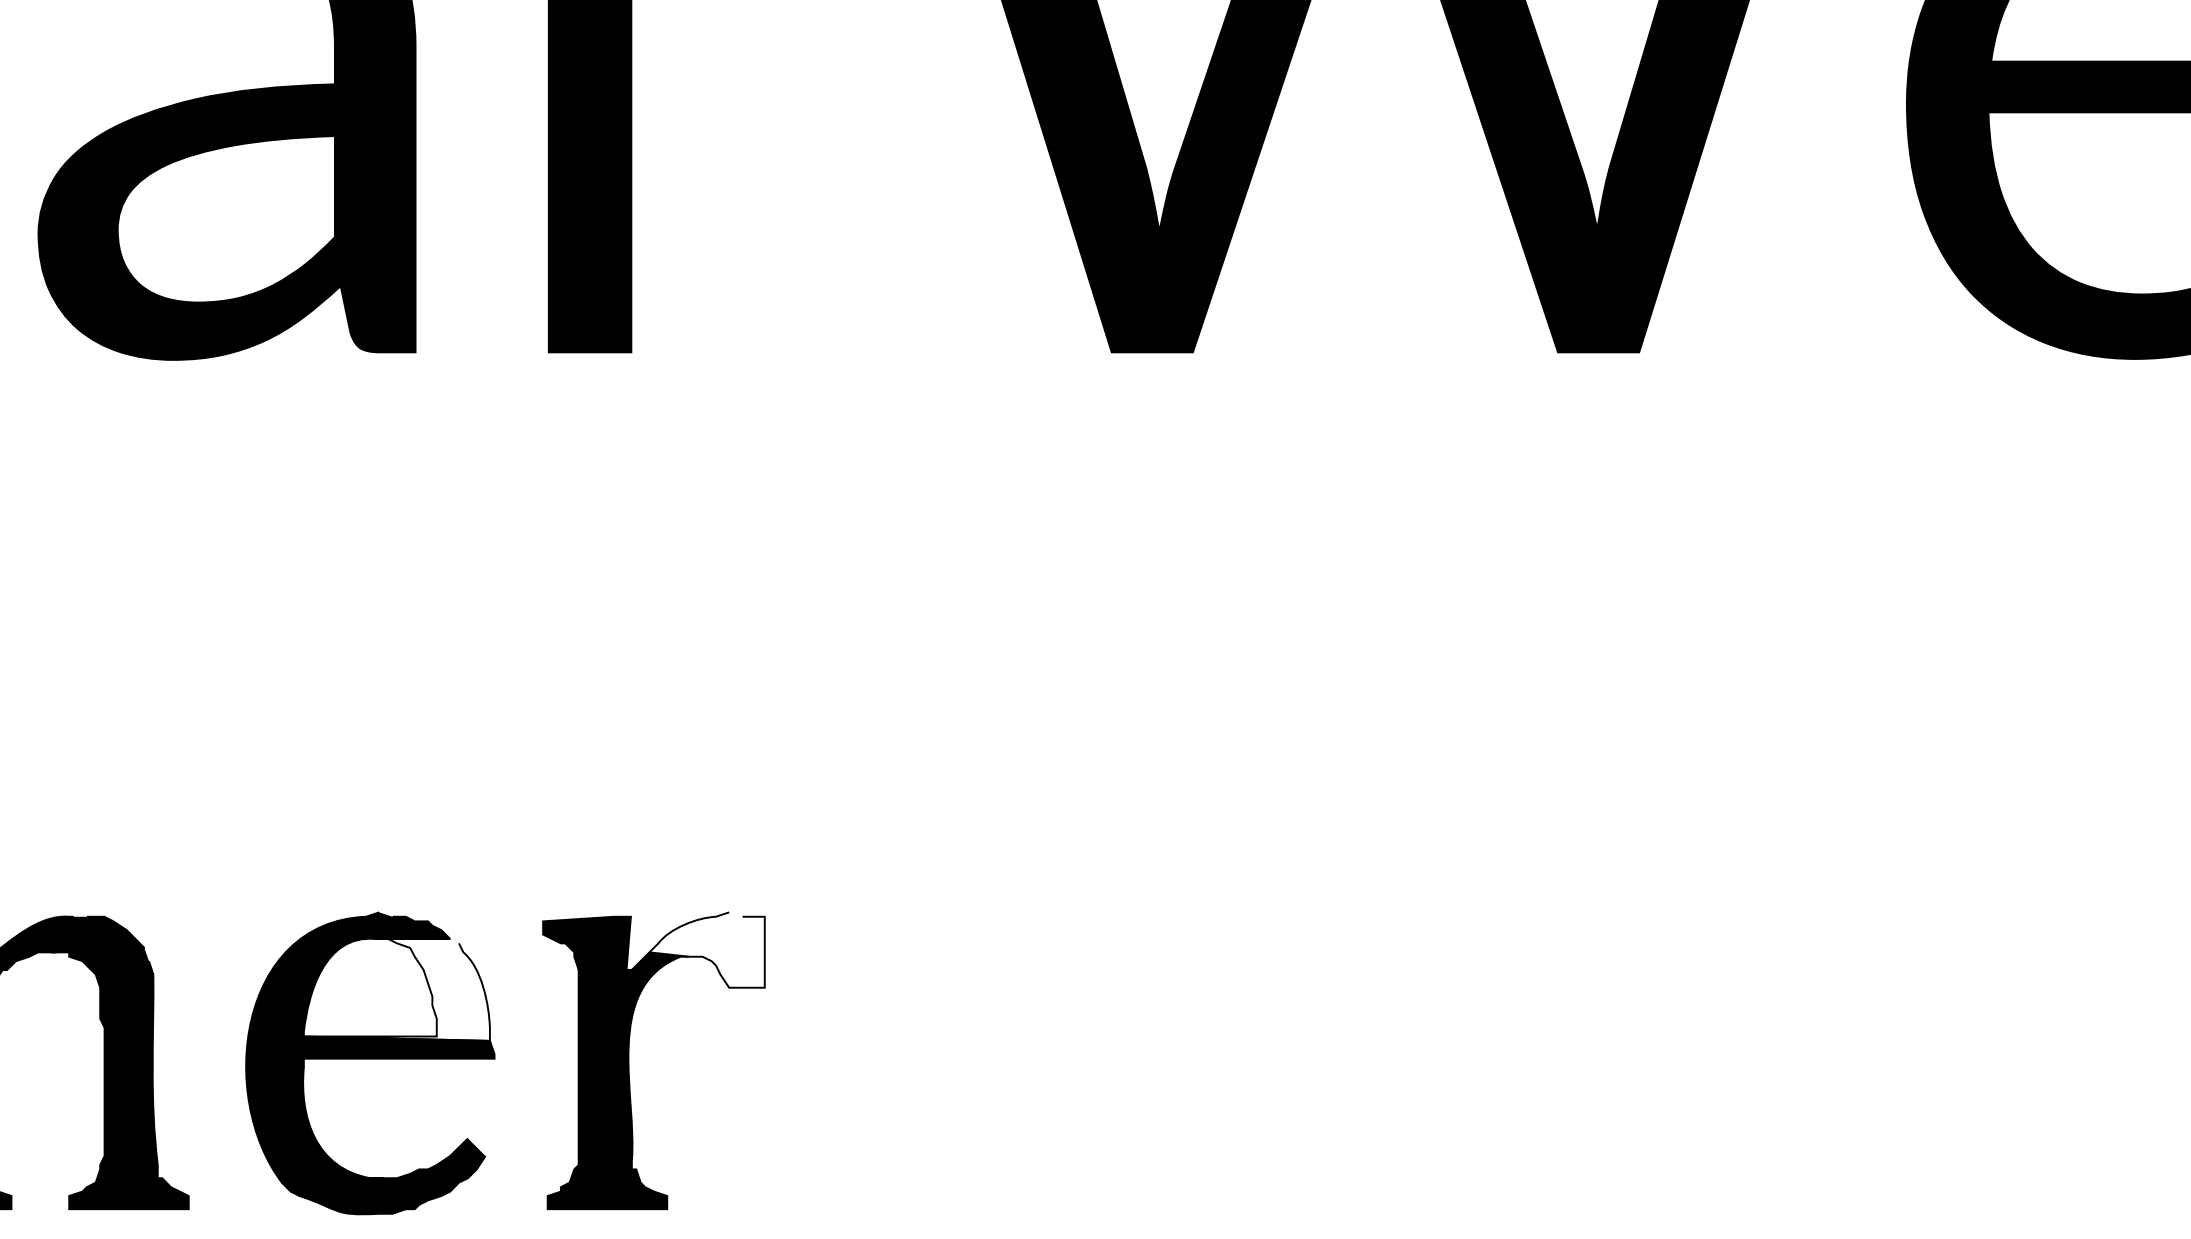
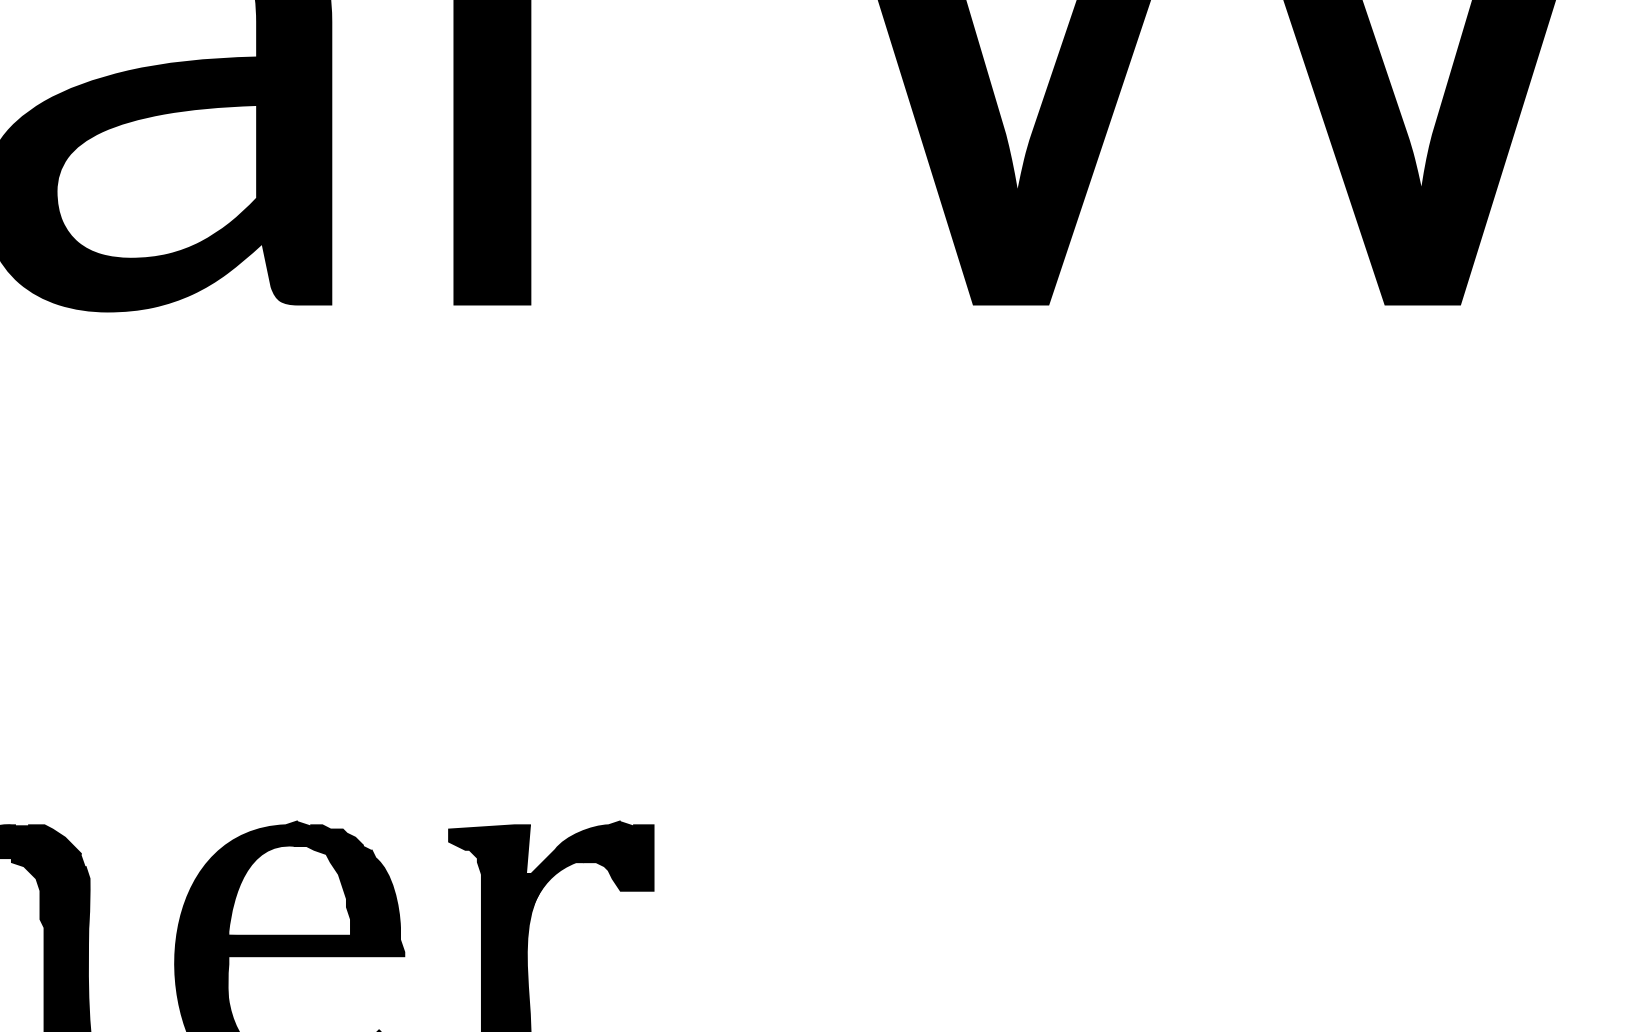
fill: (706, 949) -> (599, 855), added
fill: (396, 989) -> (313, 892), added

